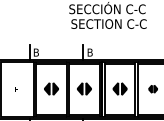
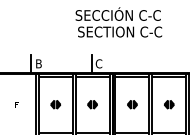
text: (89, 52) -> (98, 63), B -> C
part: (51, 89) -> (55, 104), size x0.62
part: (84, 89) -> (92, 104), size x0.62
part: (120, 89) -> (132, 104), size x0.62

